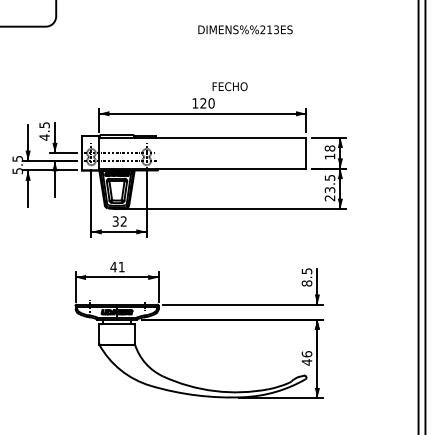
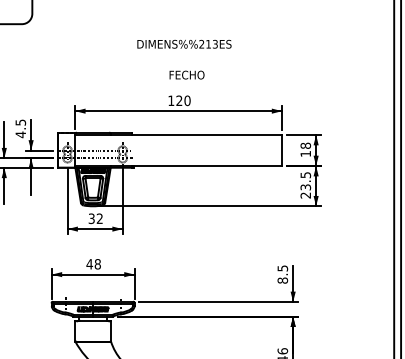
text: (245, 29) -> (184, 43), moved
text: (229, 86) -> (186, 74), moved
text: (121, 266) -> (97, 263), 41 -> 48

